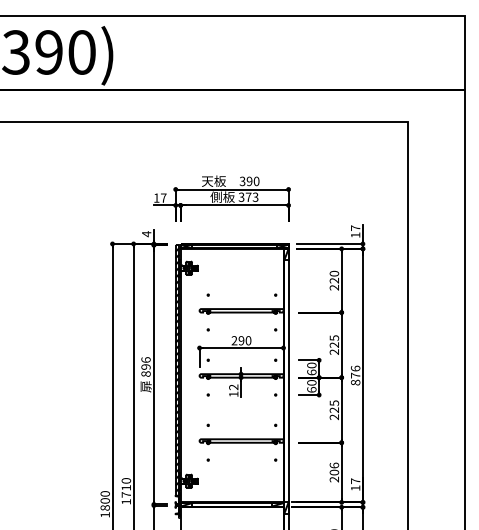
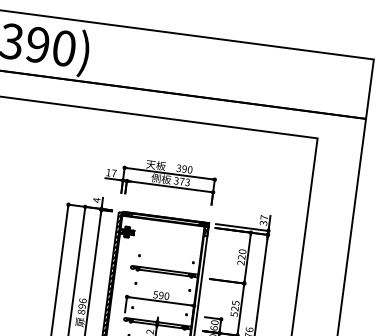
text: (355, 235) -> (263, 223), 17 -> 37
text: (234, 340) -> (155, 294), 290 -> 590
text: (334, 351) -> (234, 313), 225 -> 525

